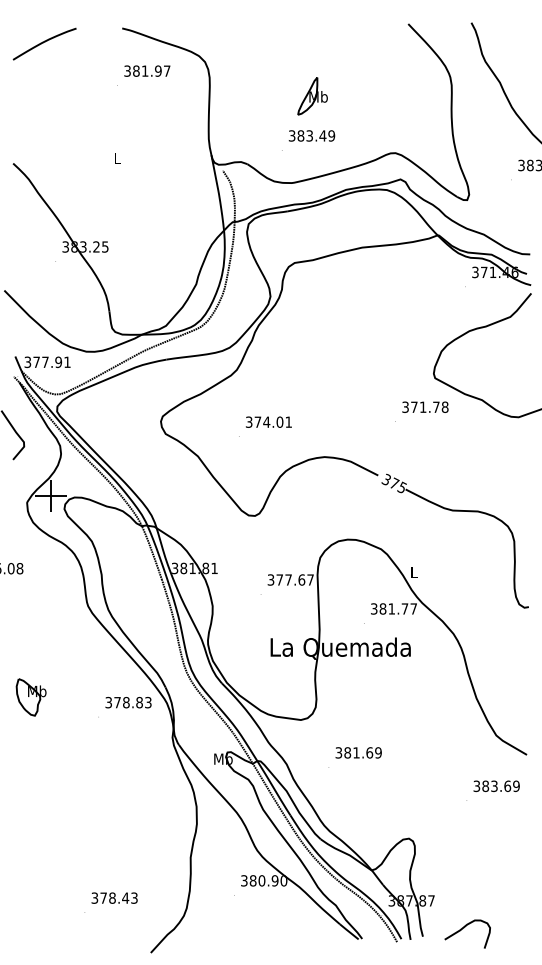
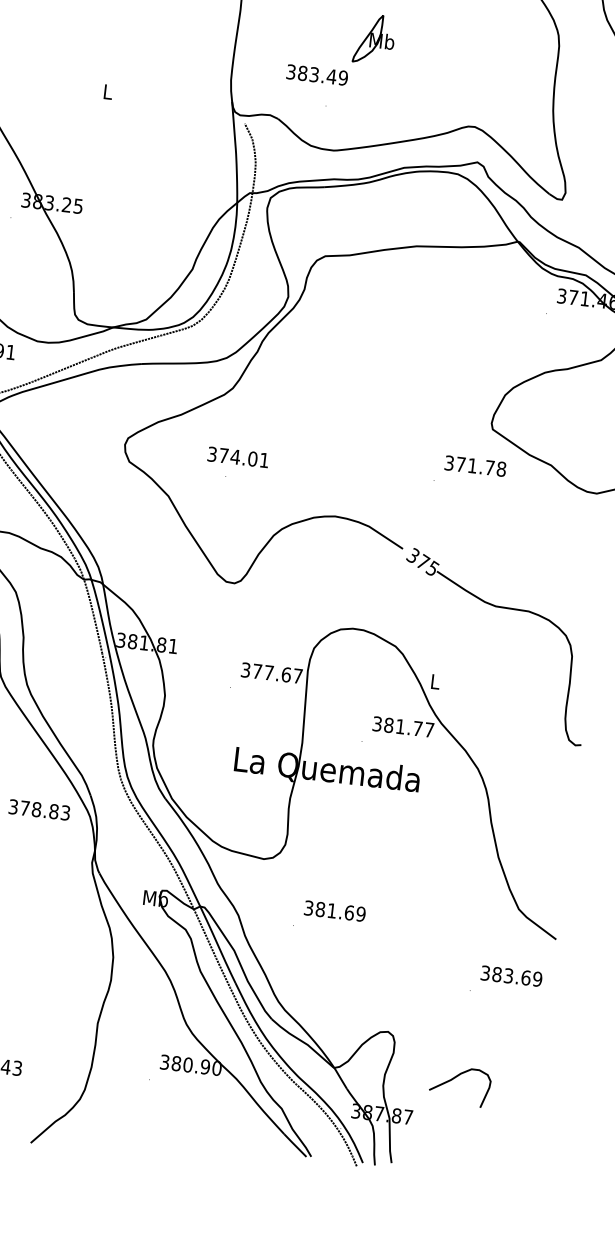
text: (311, 135) -> (316, 74), moved
text: (268, 421) -> (237, 456), moved
curve: (464, 928) -> (456, 1078), moved

